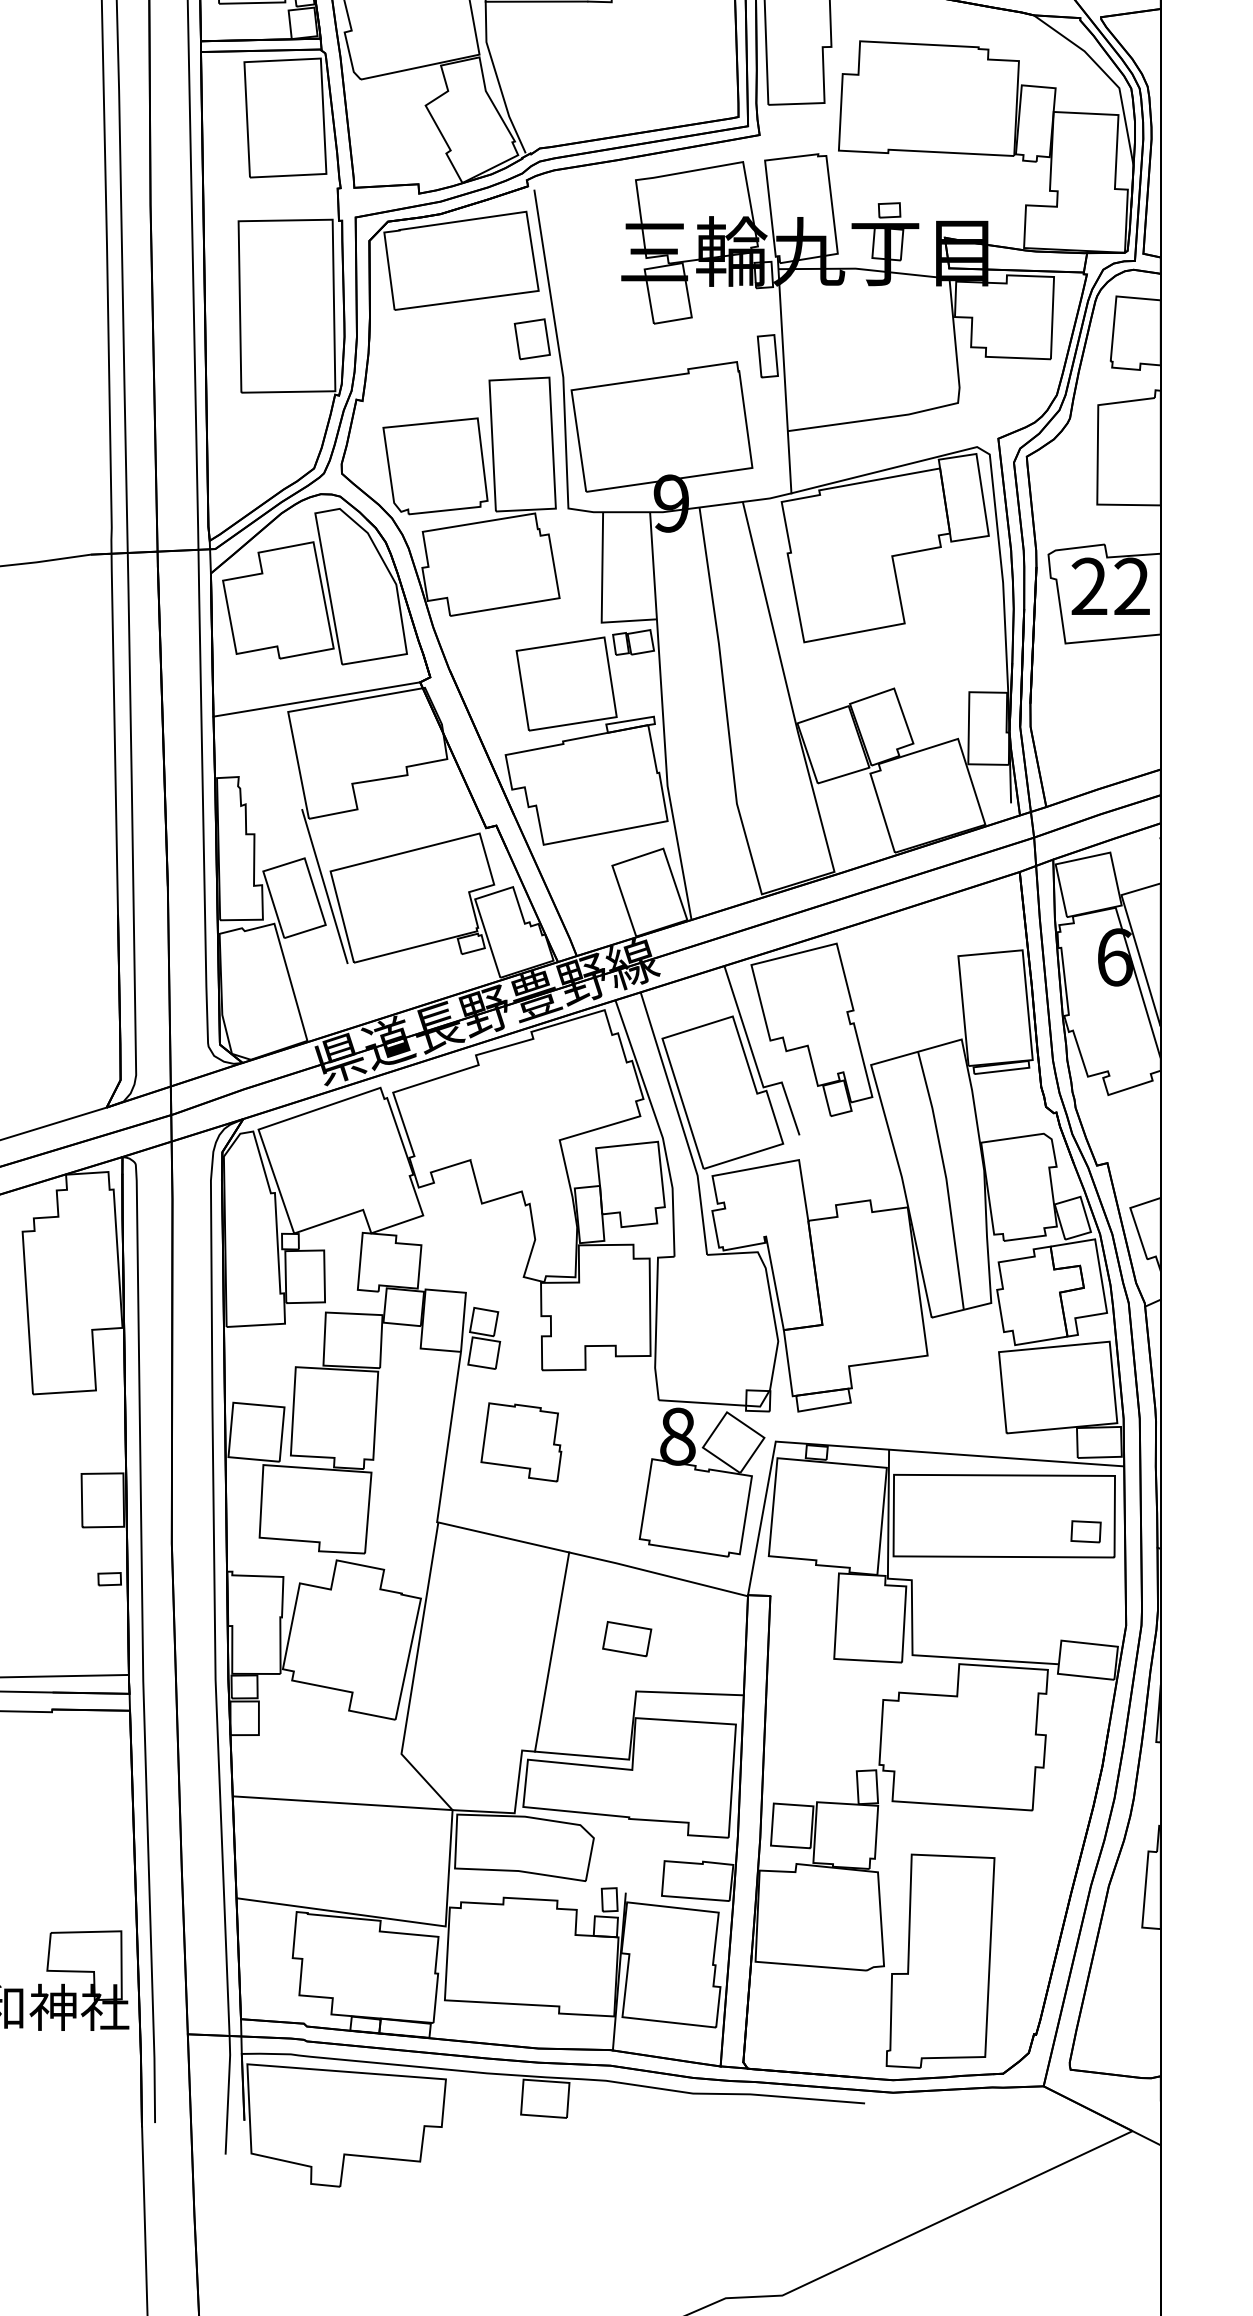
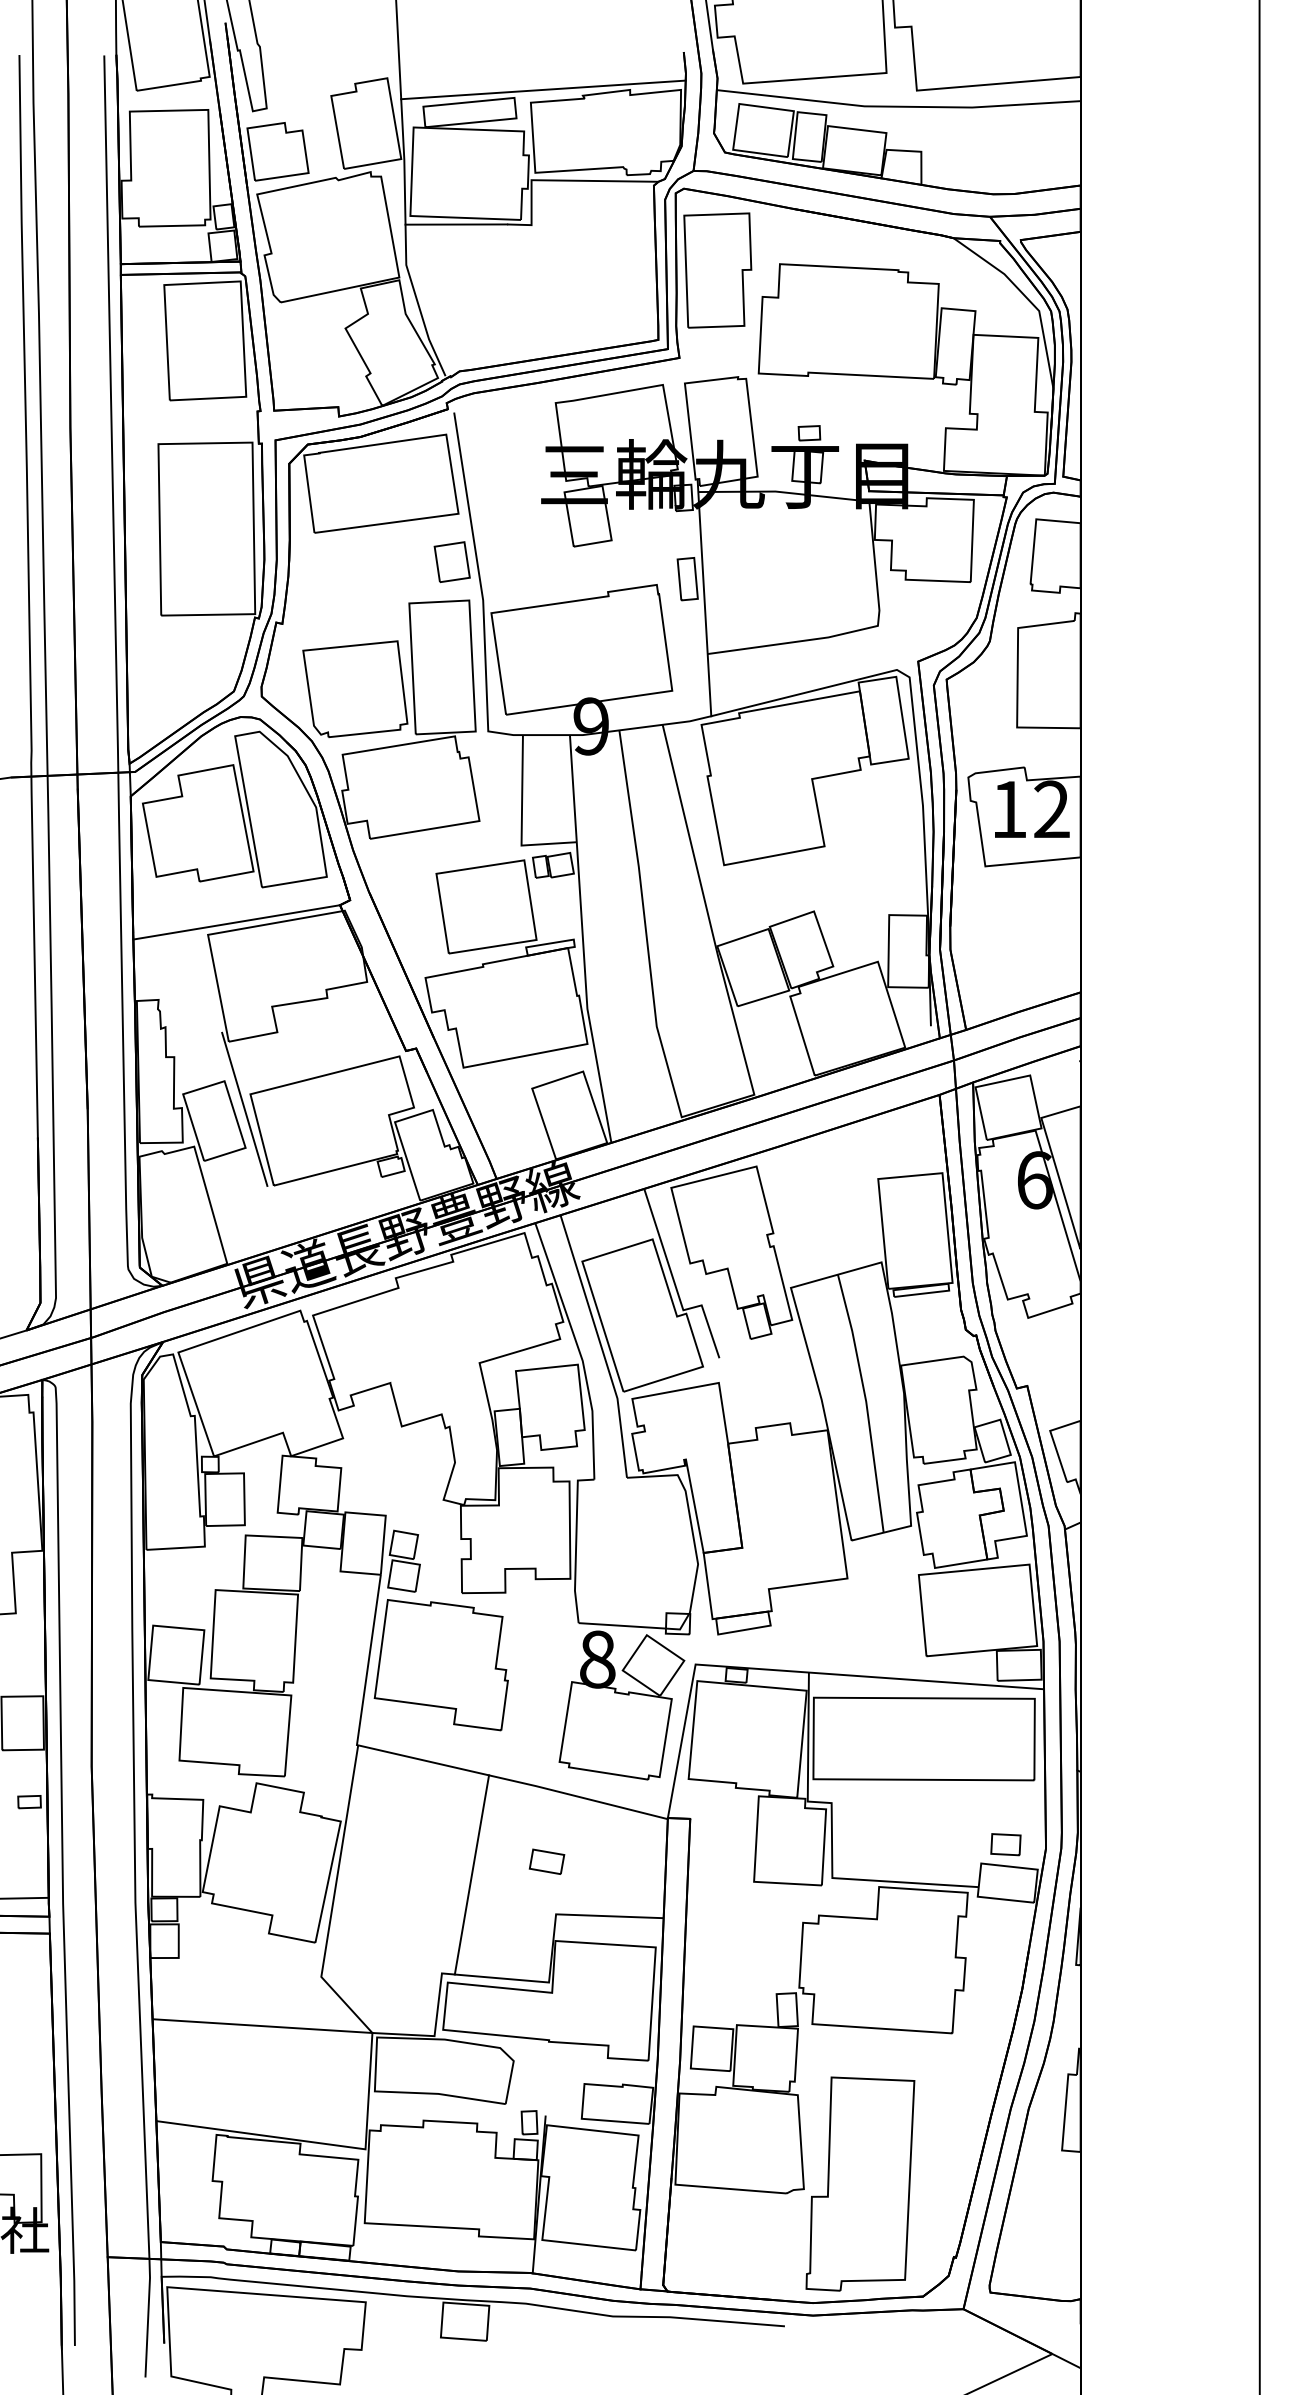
text: (1088, 585) -> (1008, 808), 22 -> 12
part: (520, 1442) -> (440, 1665), size x1.67
part: (1085, 1531) -> (1005, 1844), moved
part: (626, 1638) -> (546, 1861), size x0.71

